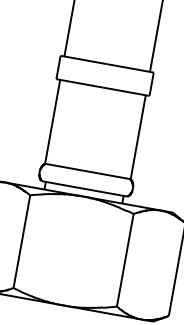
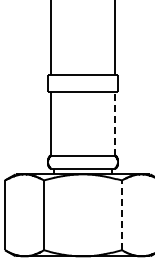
line: (138, 136) -> (115, 123), solid -> dashed
line: (124, 260) -> (121, 215), solid -> dashed

